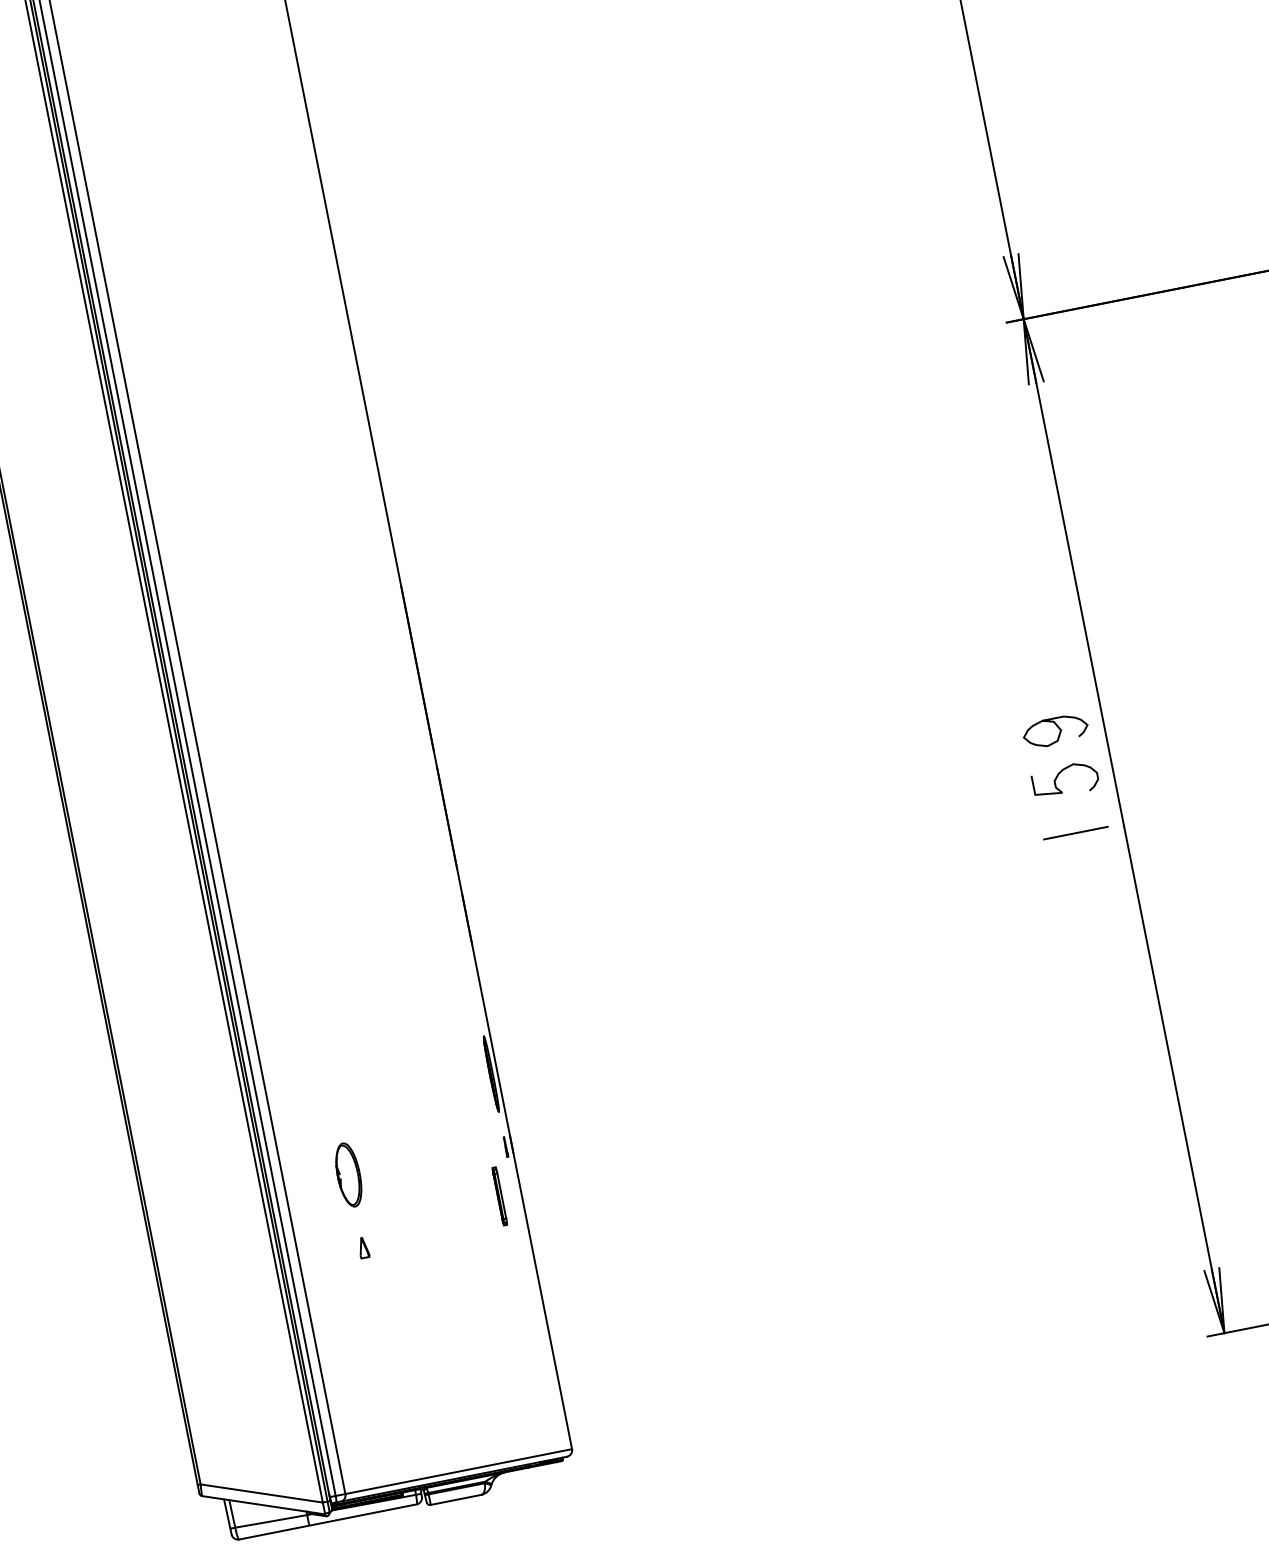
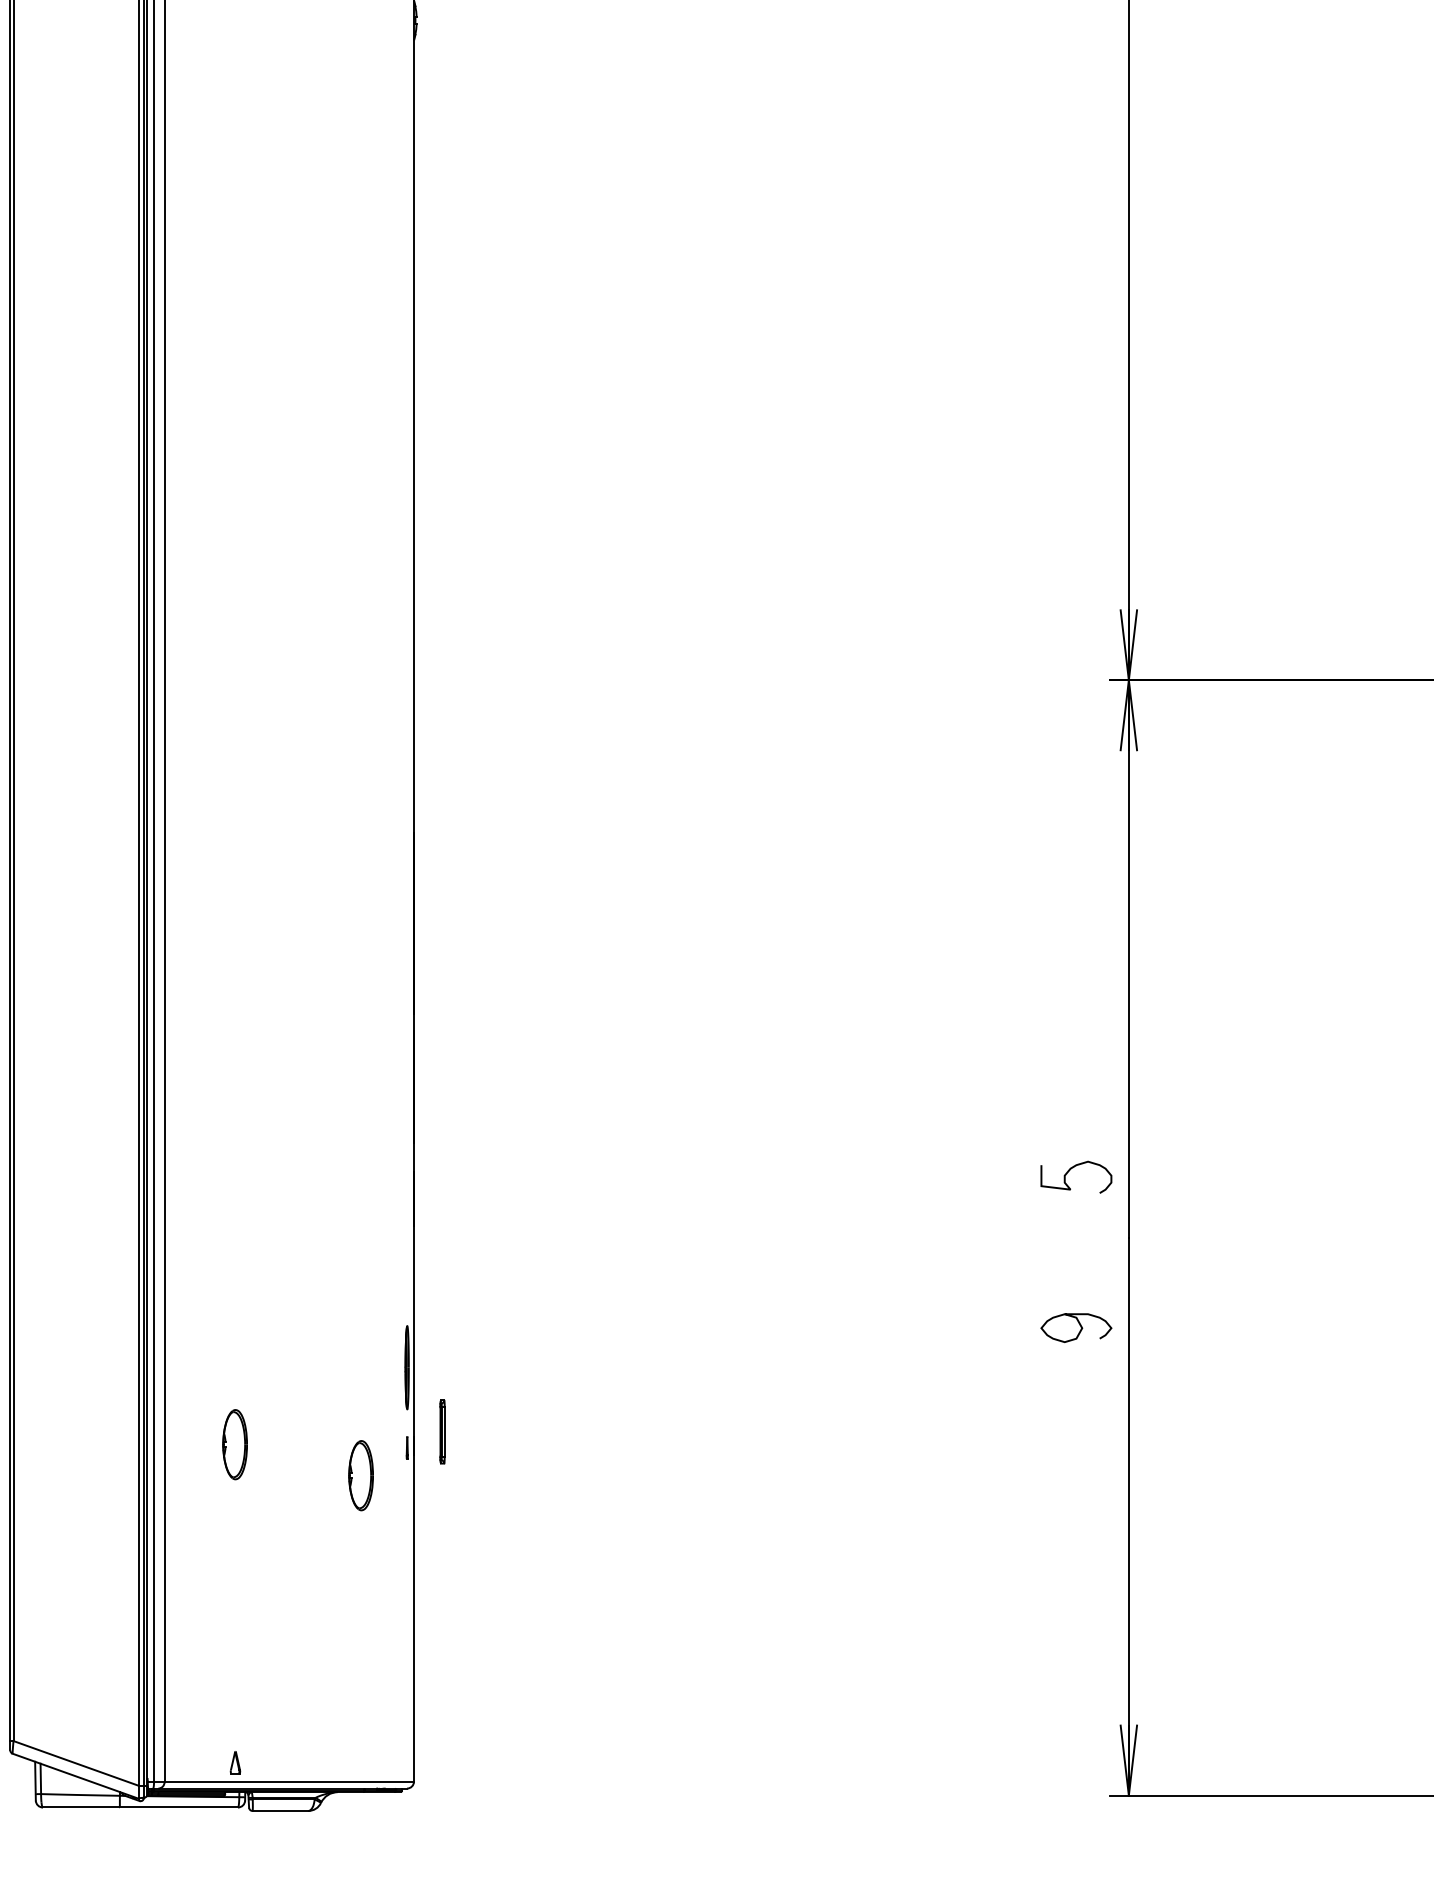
curve: (1058, 728) -> (1079, 1325), moved
line: (1076, 833) -> (1076, 1235), removed
part: (468, 1180) -> (360, 1475), added
part: (499, 1196) -> (442, 1431), moved
part: (363, 1247) -> (235, 1762), moved

